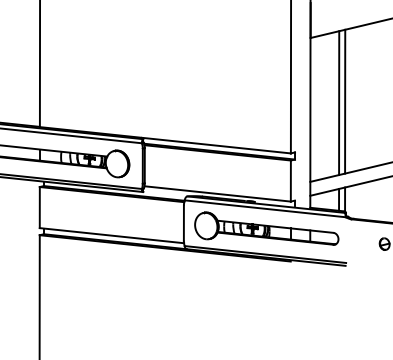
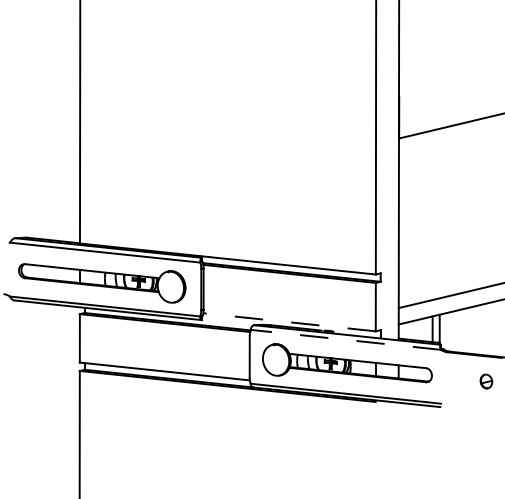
line: (344, 101) -> (439, 213), removed
line: (338, 103) -> (432, 215), removed
line: (217, 194) -> (289, 322), solid -> dashed
line: (265, 208) -> (345, 339), solid -> dashed

